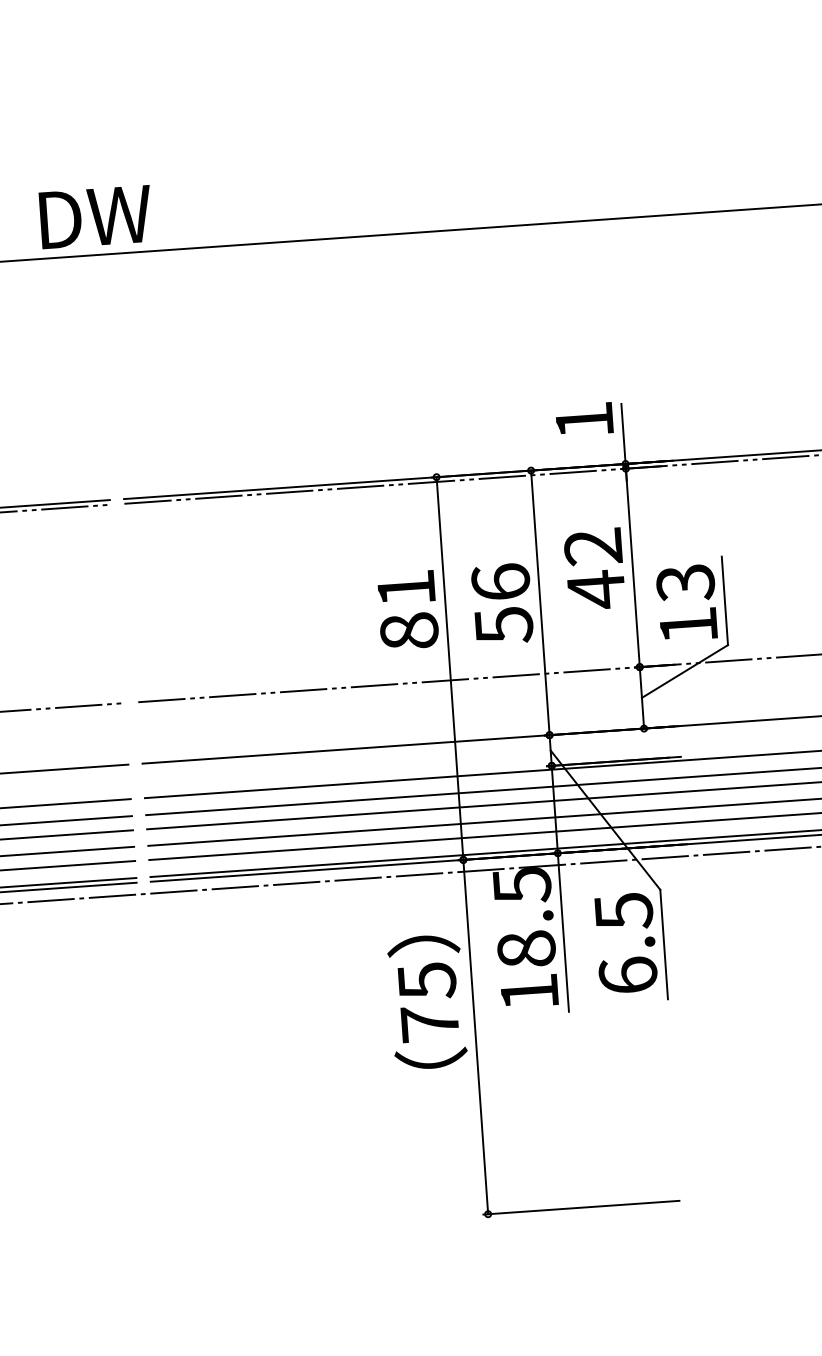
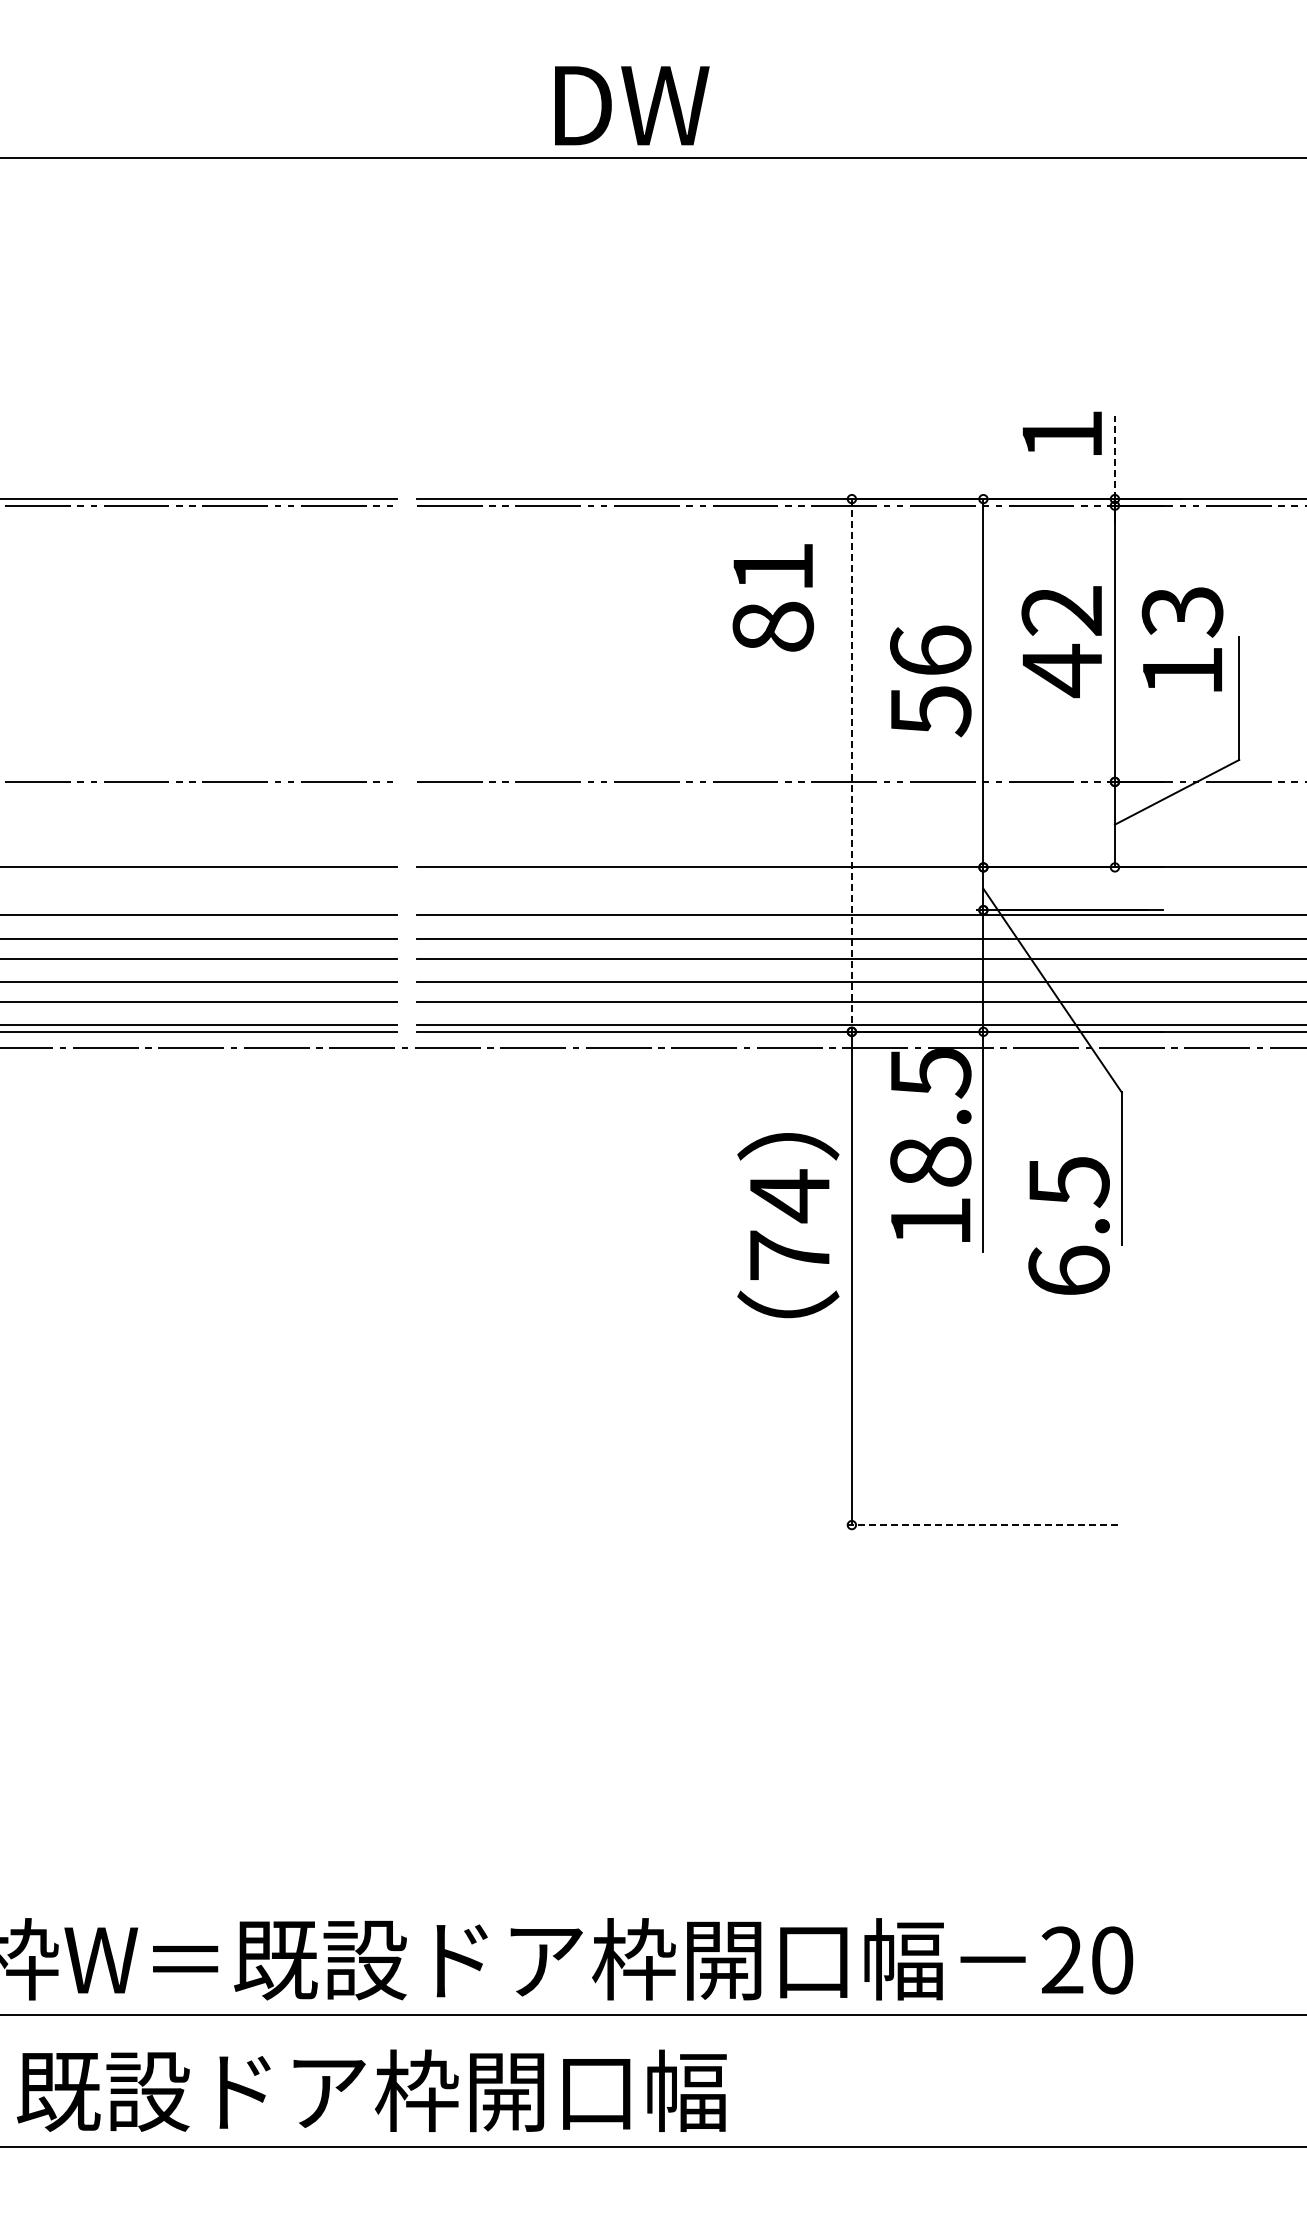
text: (96, 216) -> (632, 105), moved
line: (623, 434) -> (1114, 457), solid -> dashed
text: (686, 602) -> (1182, 639), moved
text: (408, 610) -> (773, 597), moved
line: (449, 668) -> (851, 765), solid -> dashed
text: (625, 942) -> (1068, 1225), moved
text: (427, 981) -> (790, 1196), 75 -> 74
line: (581, 1208) -> (981, 1525), solid -> dashed

